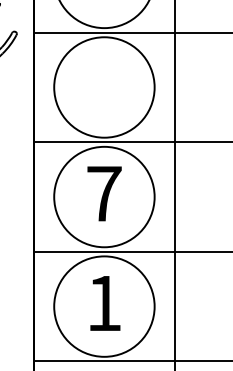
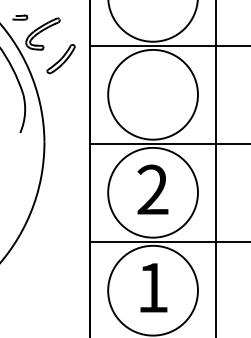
text: (103, 193) -> (152, 189), 7 -> 2

